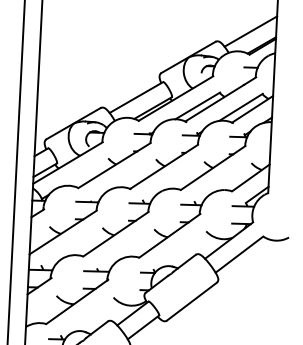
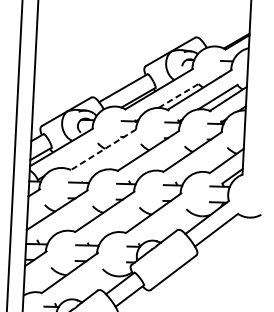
line: (250, 31) -> (226, 28), removed
line: (198, 105) -> (179, 95), solid -> dashed
line: (114, 165) -> (103, 149), solid -> dashed

